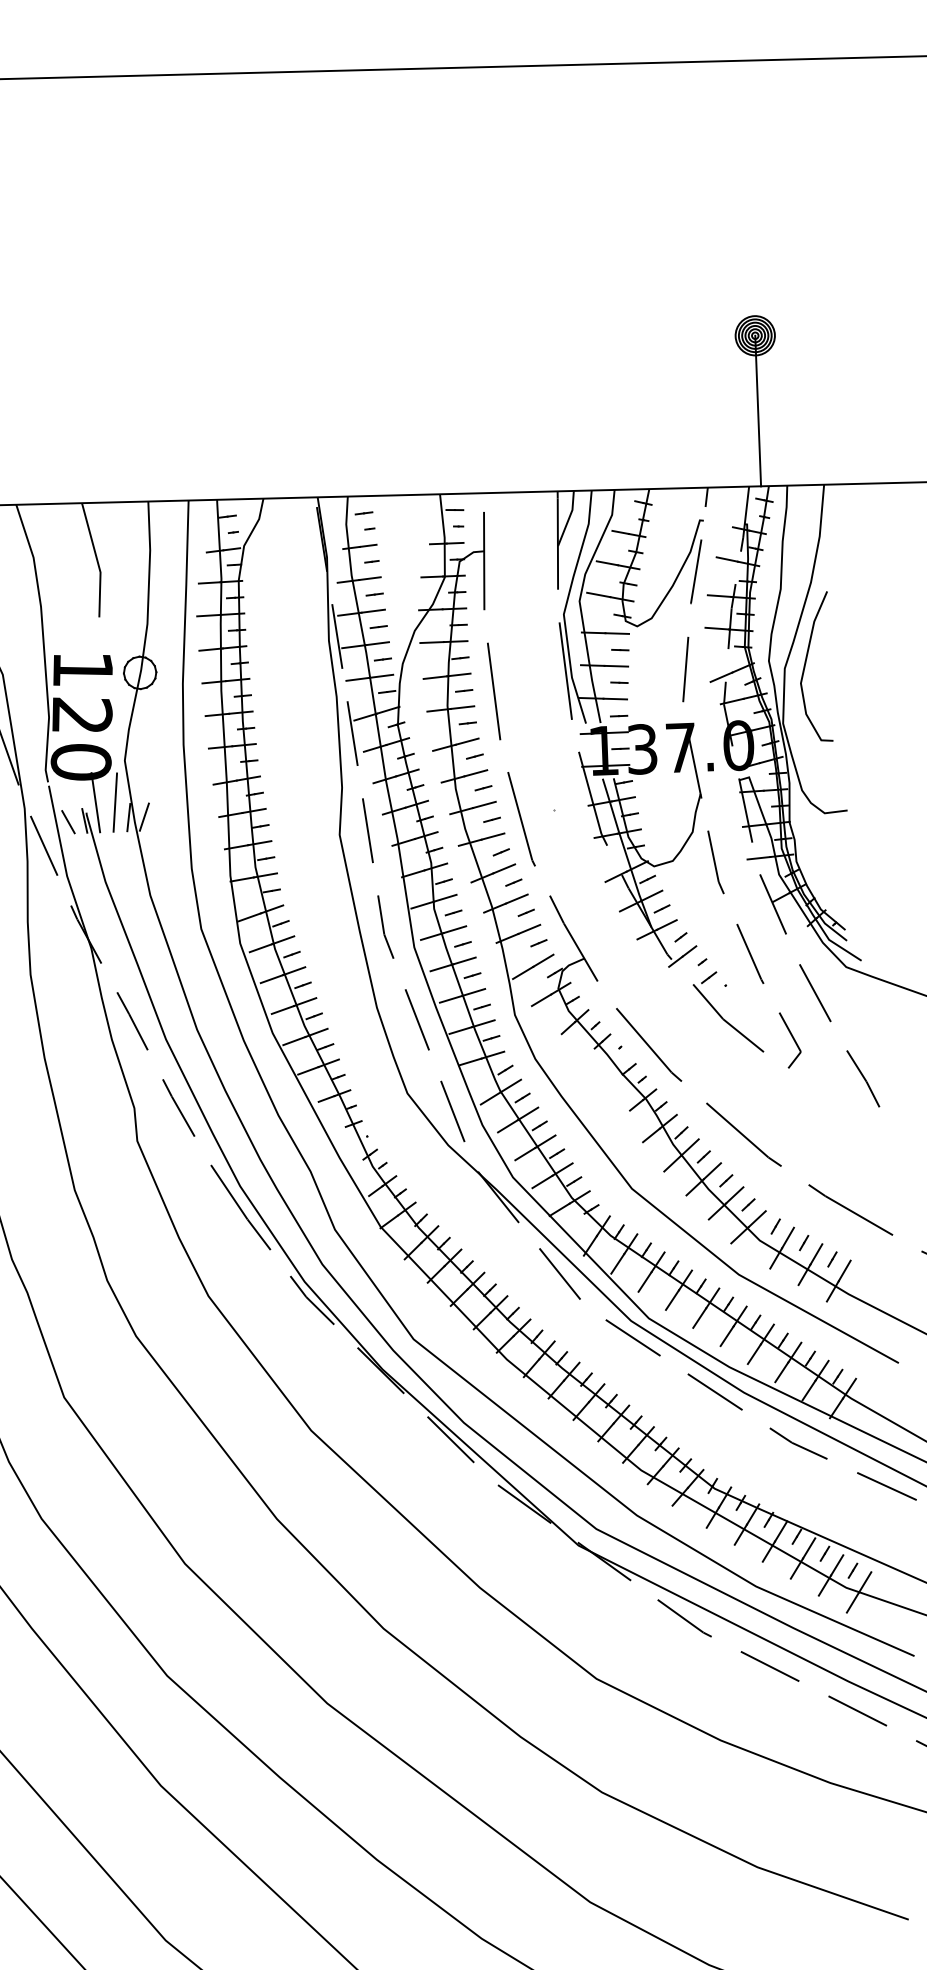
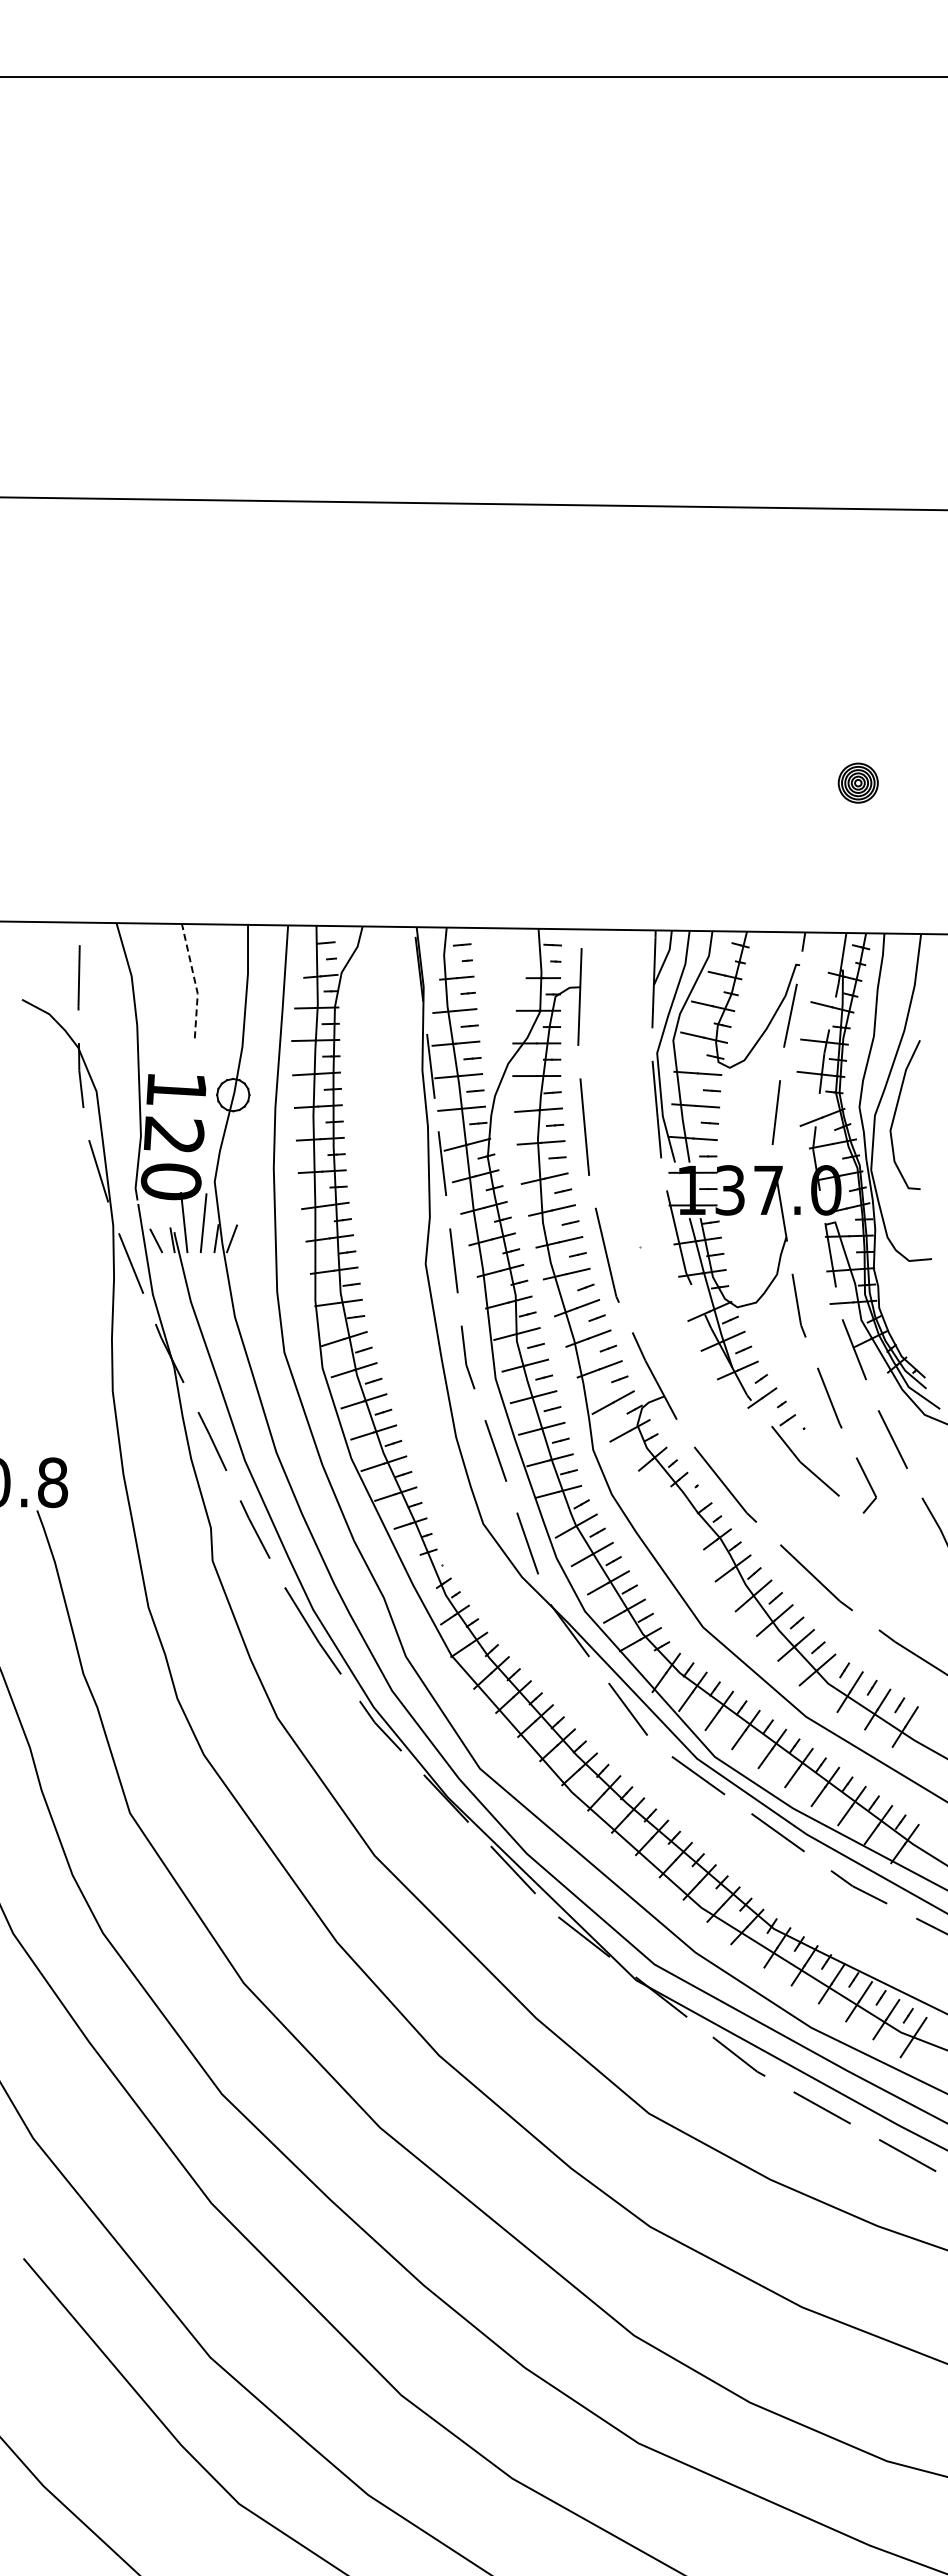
line: (758, 411) -> (858, 858), removed
line: (96, 560) -> (194, 981), solid -> dashed

